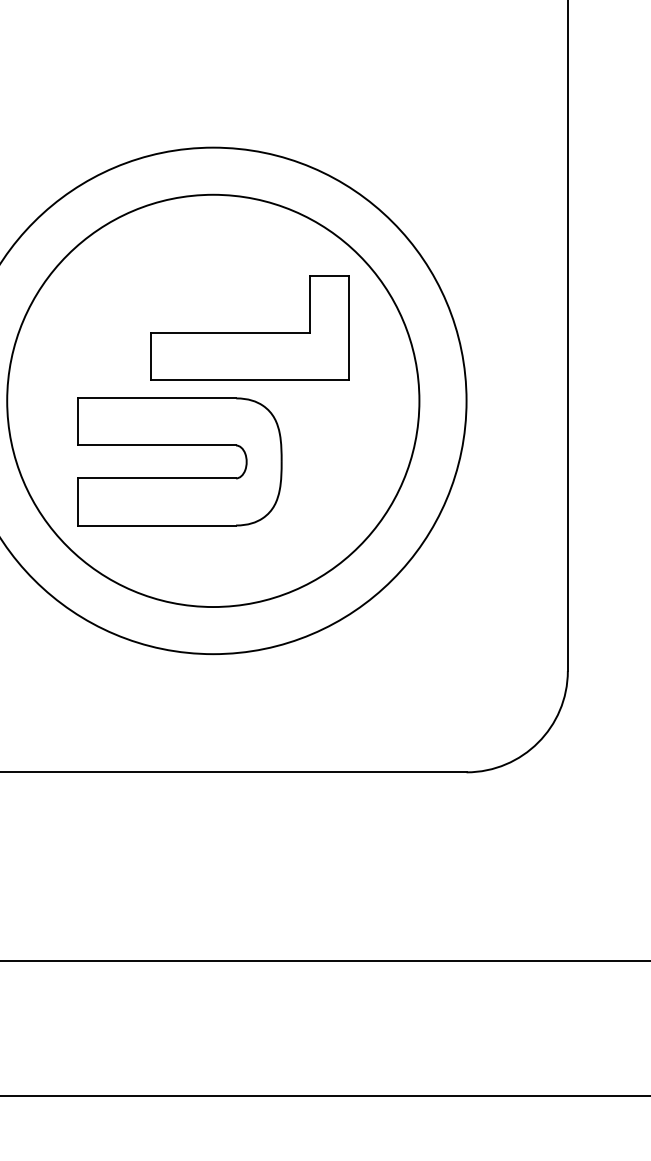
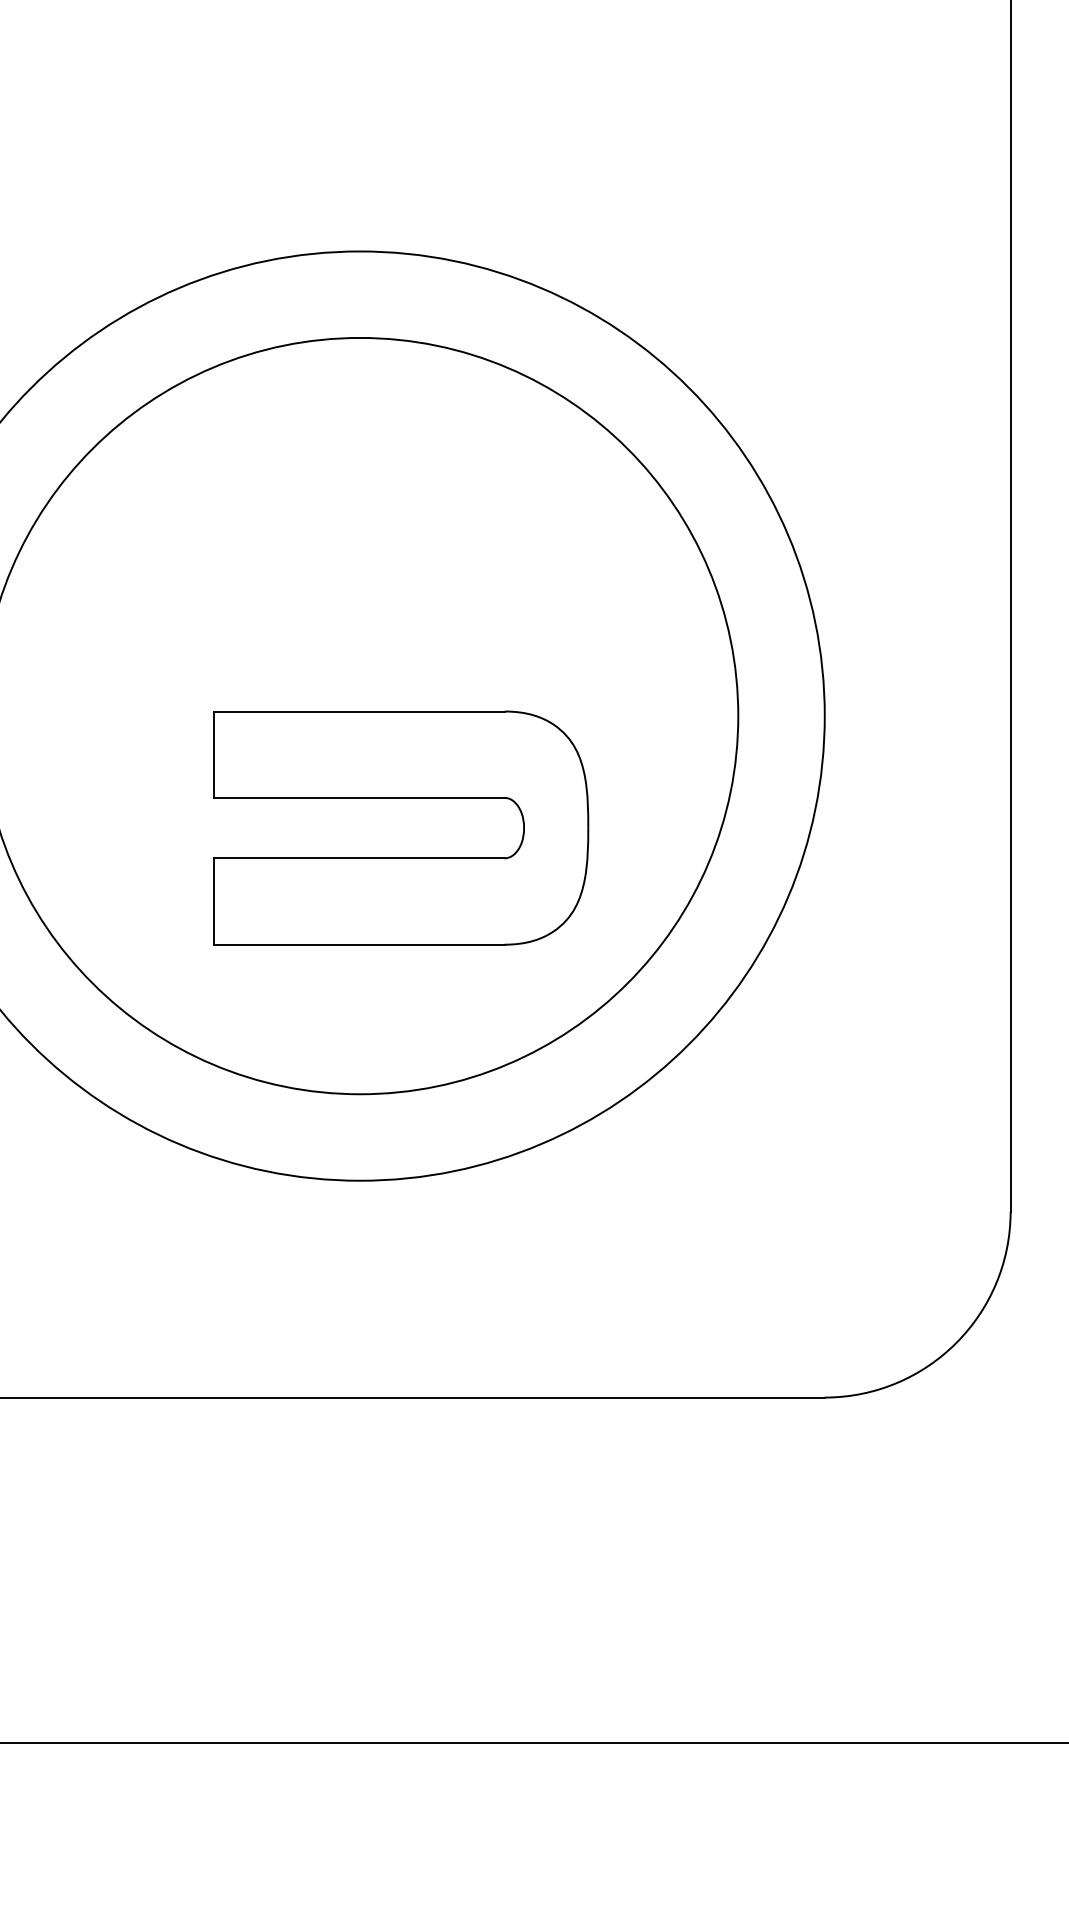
part: (249, 327) -> (426, 581), removed
part: (179, 445) -> (400, 797), moved

